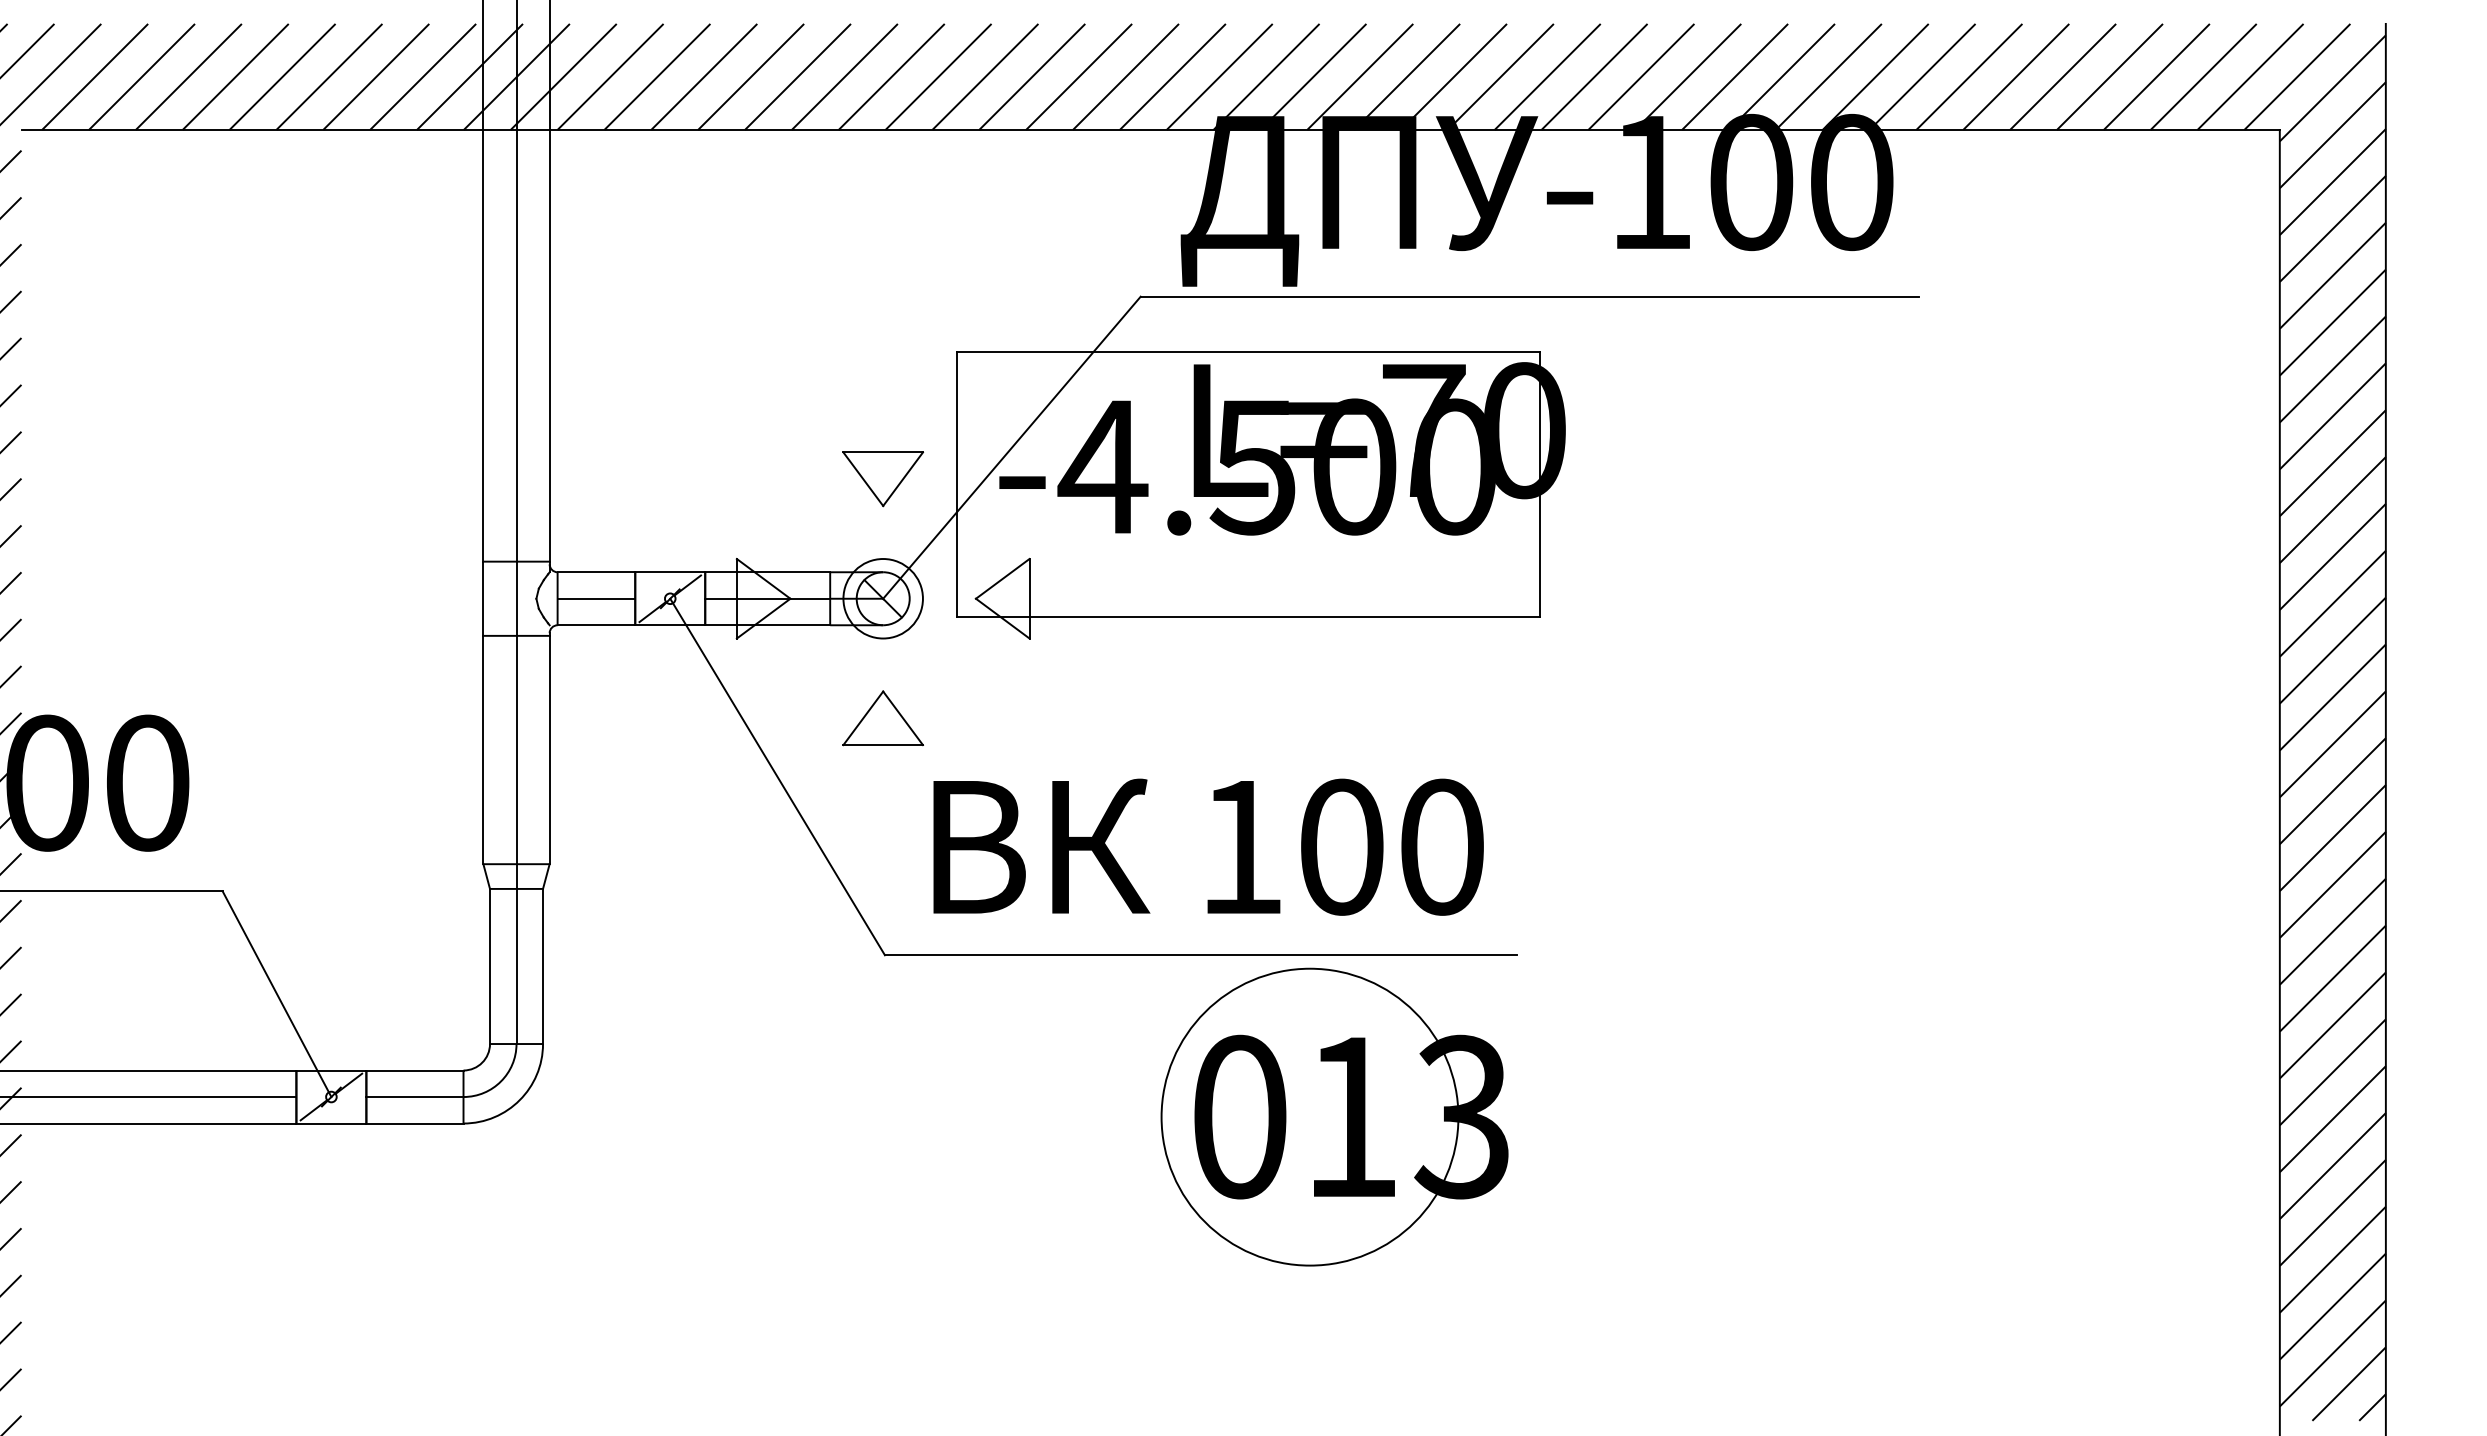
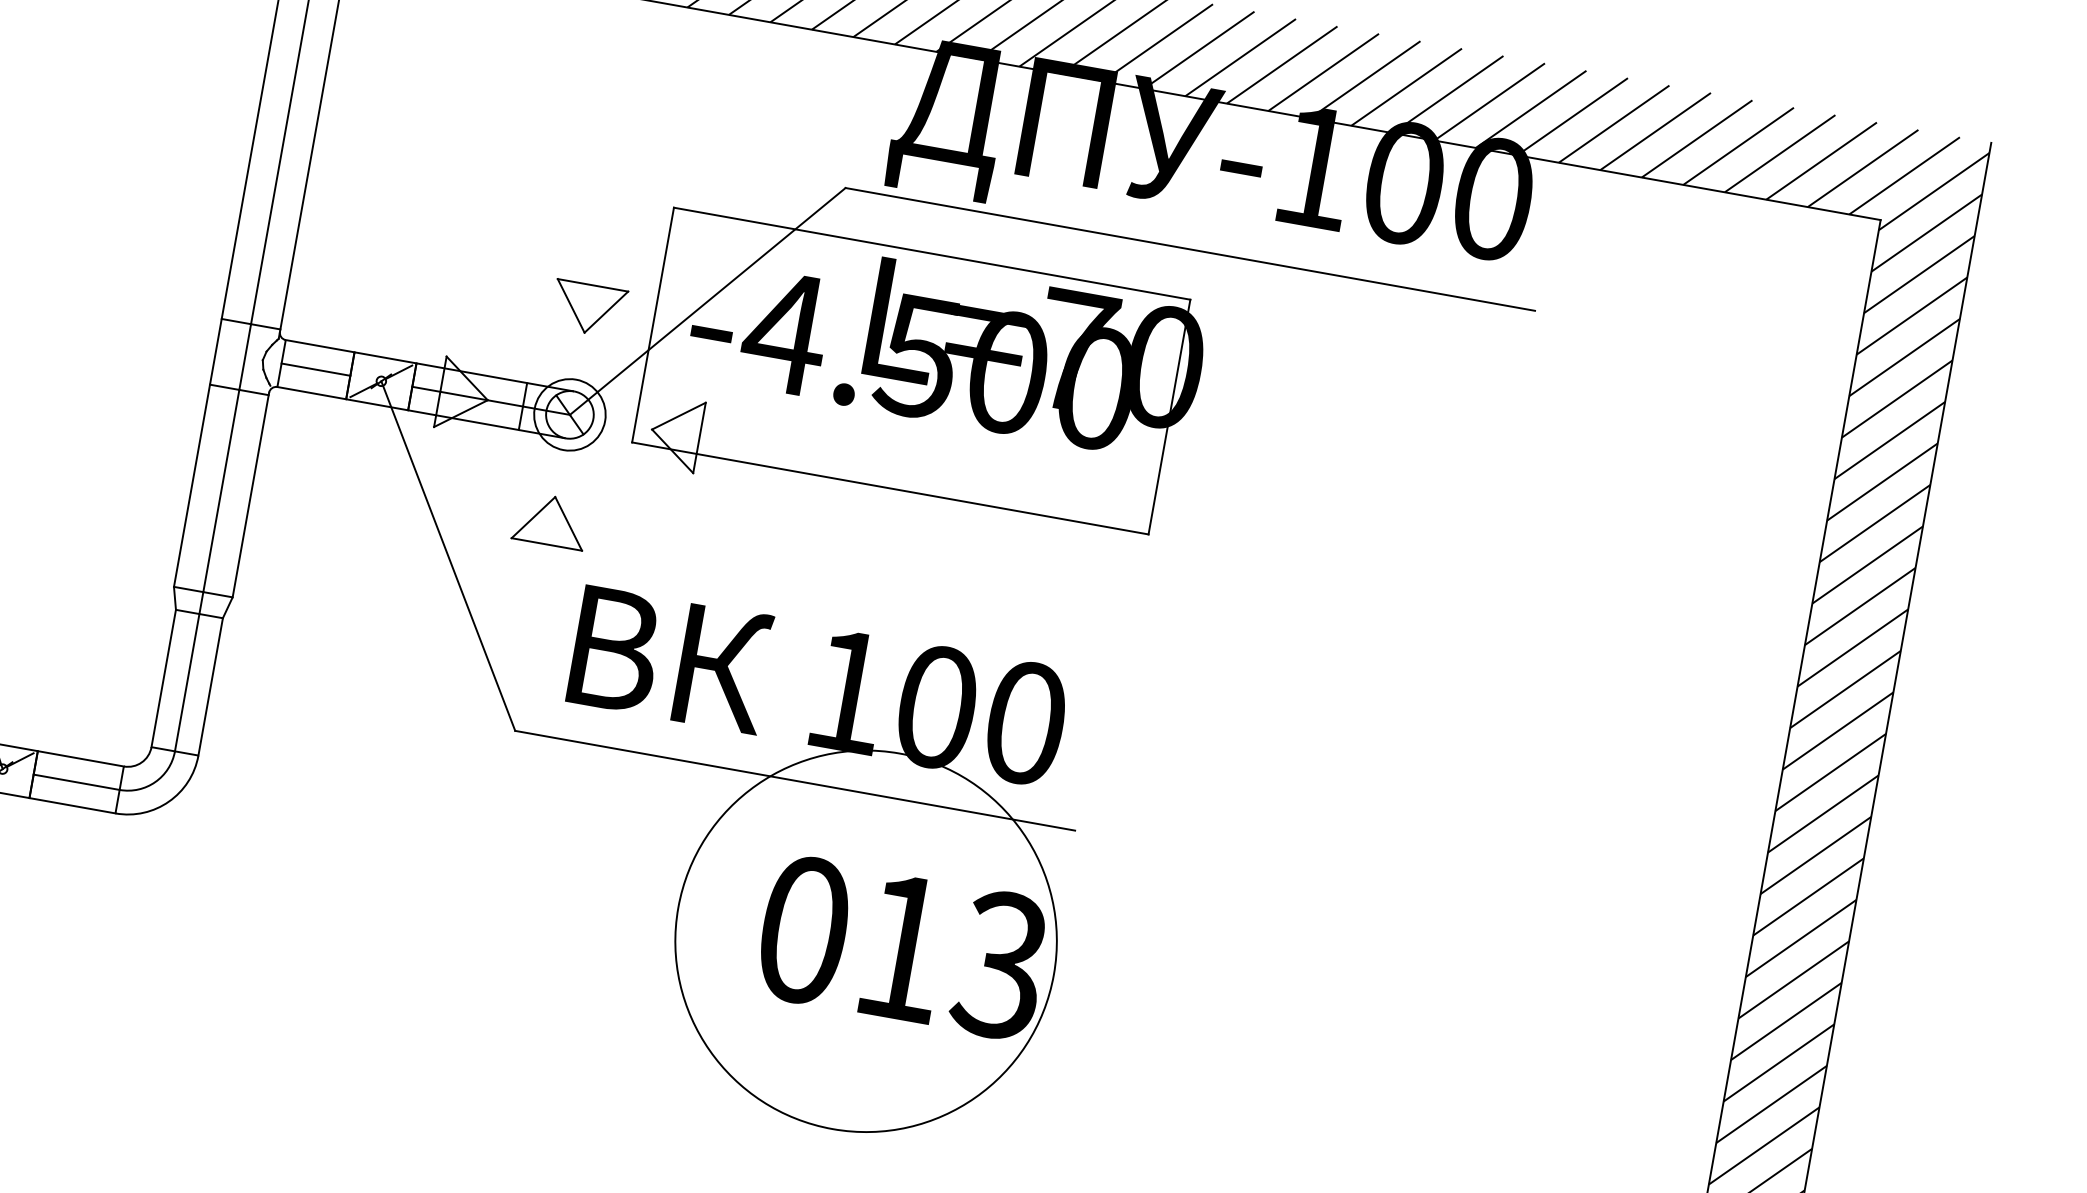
circle: (1309, 1117) -> (865, 941), size x1.43

